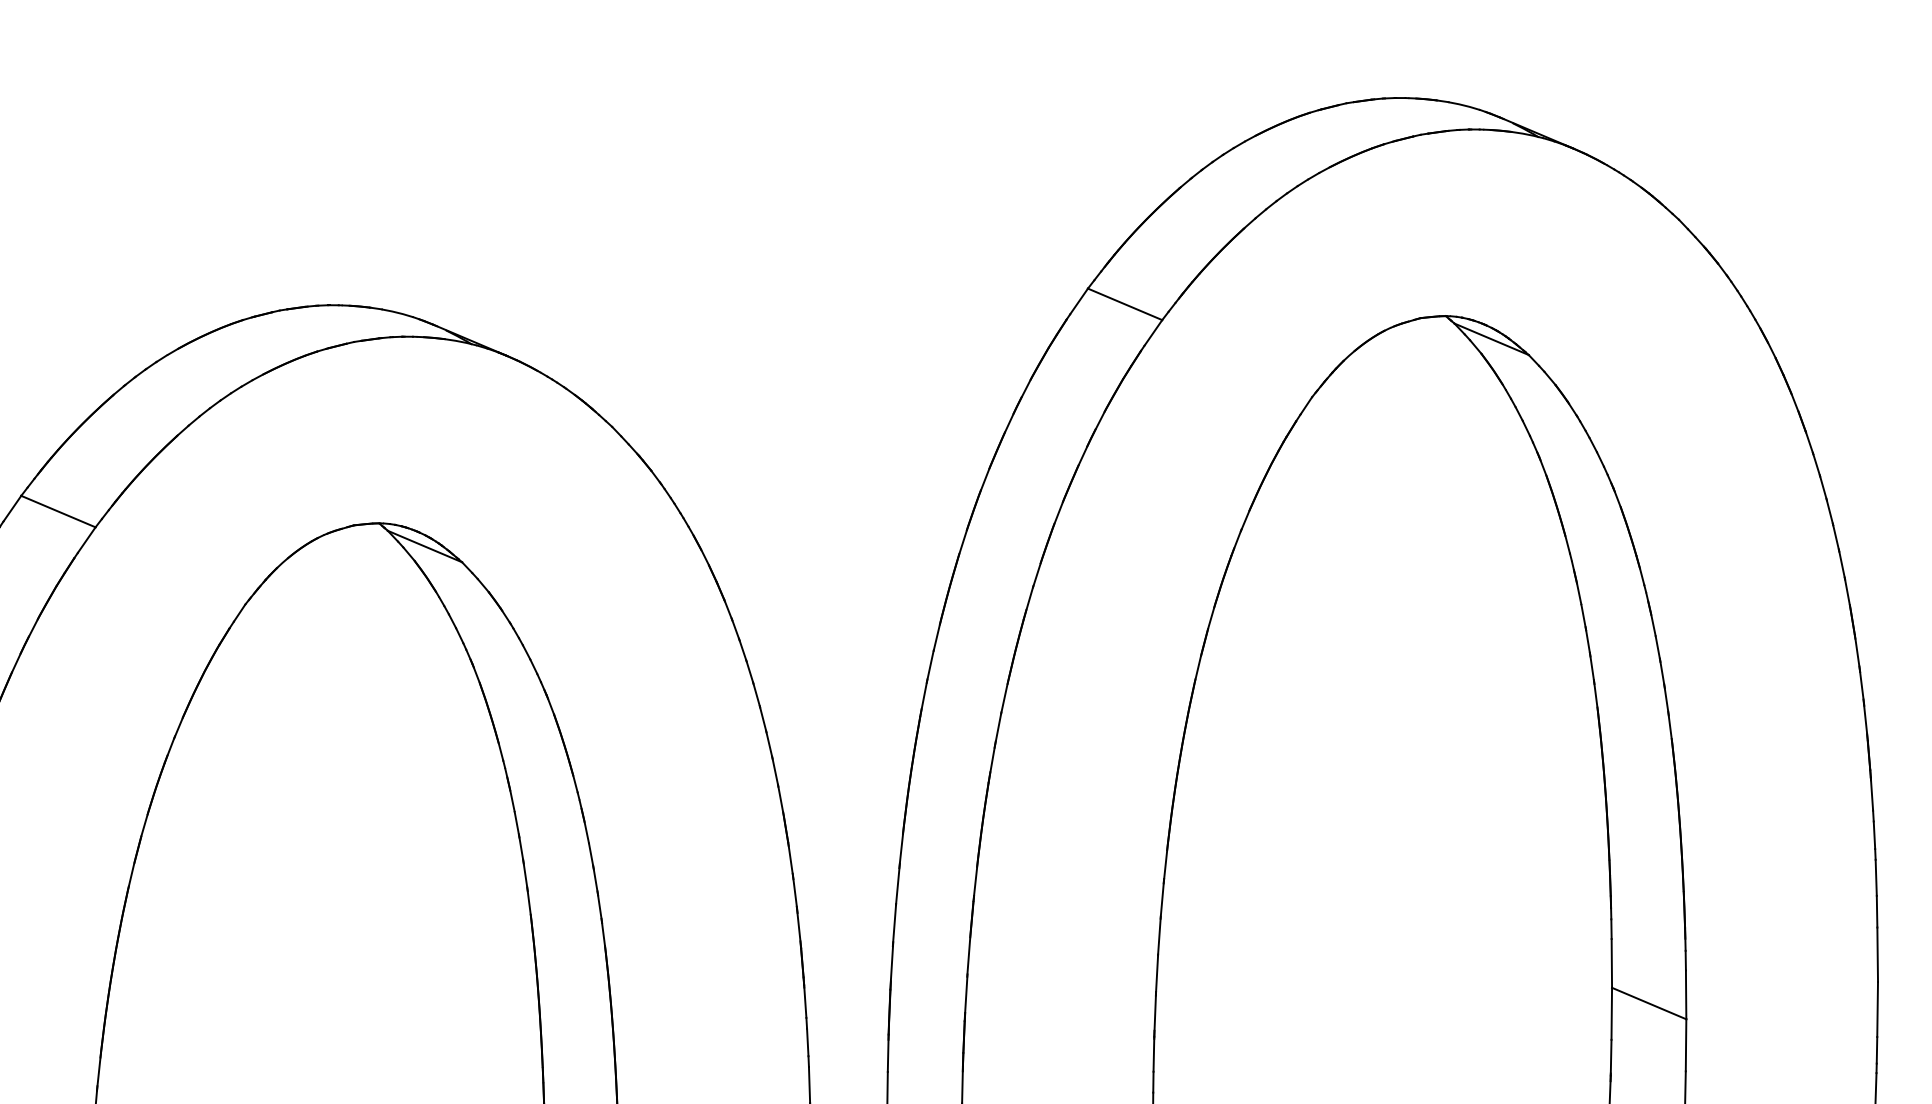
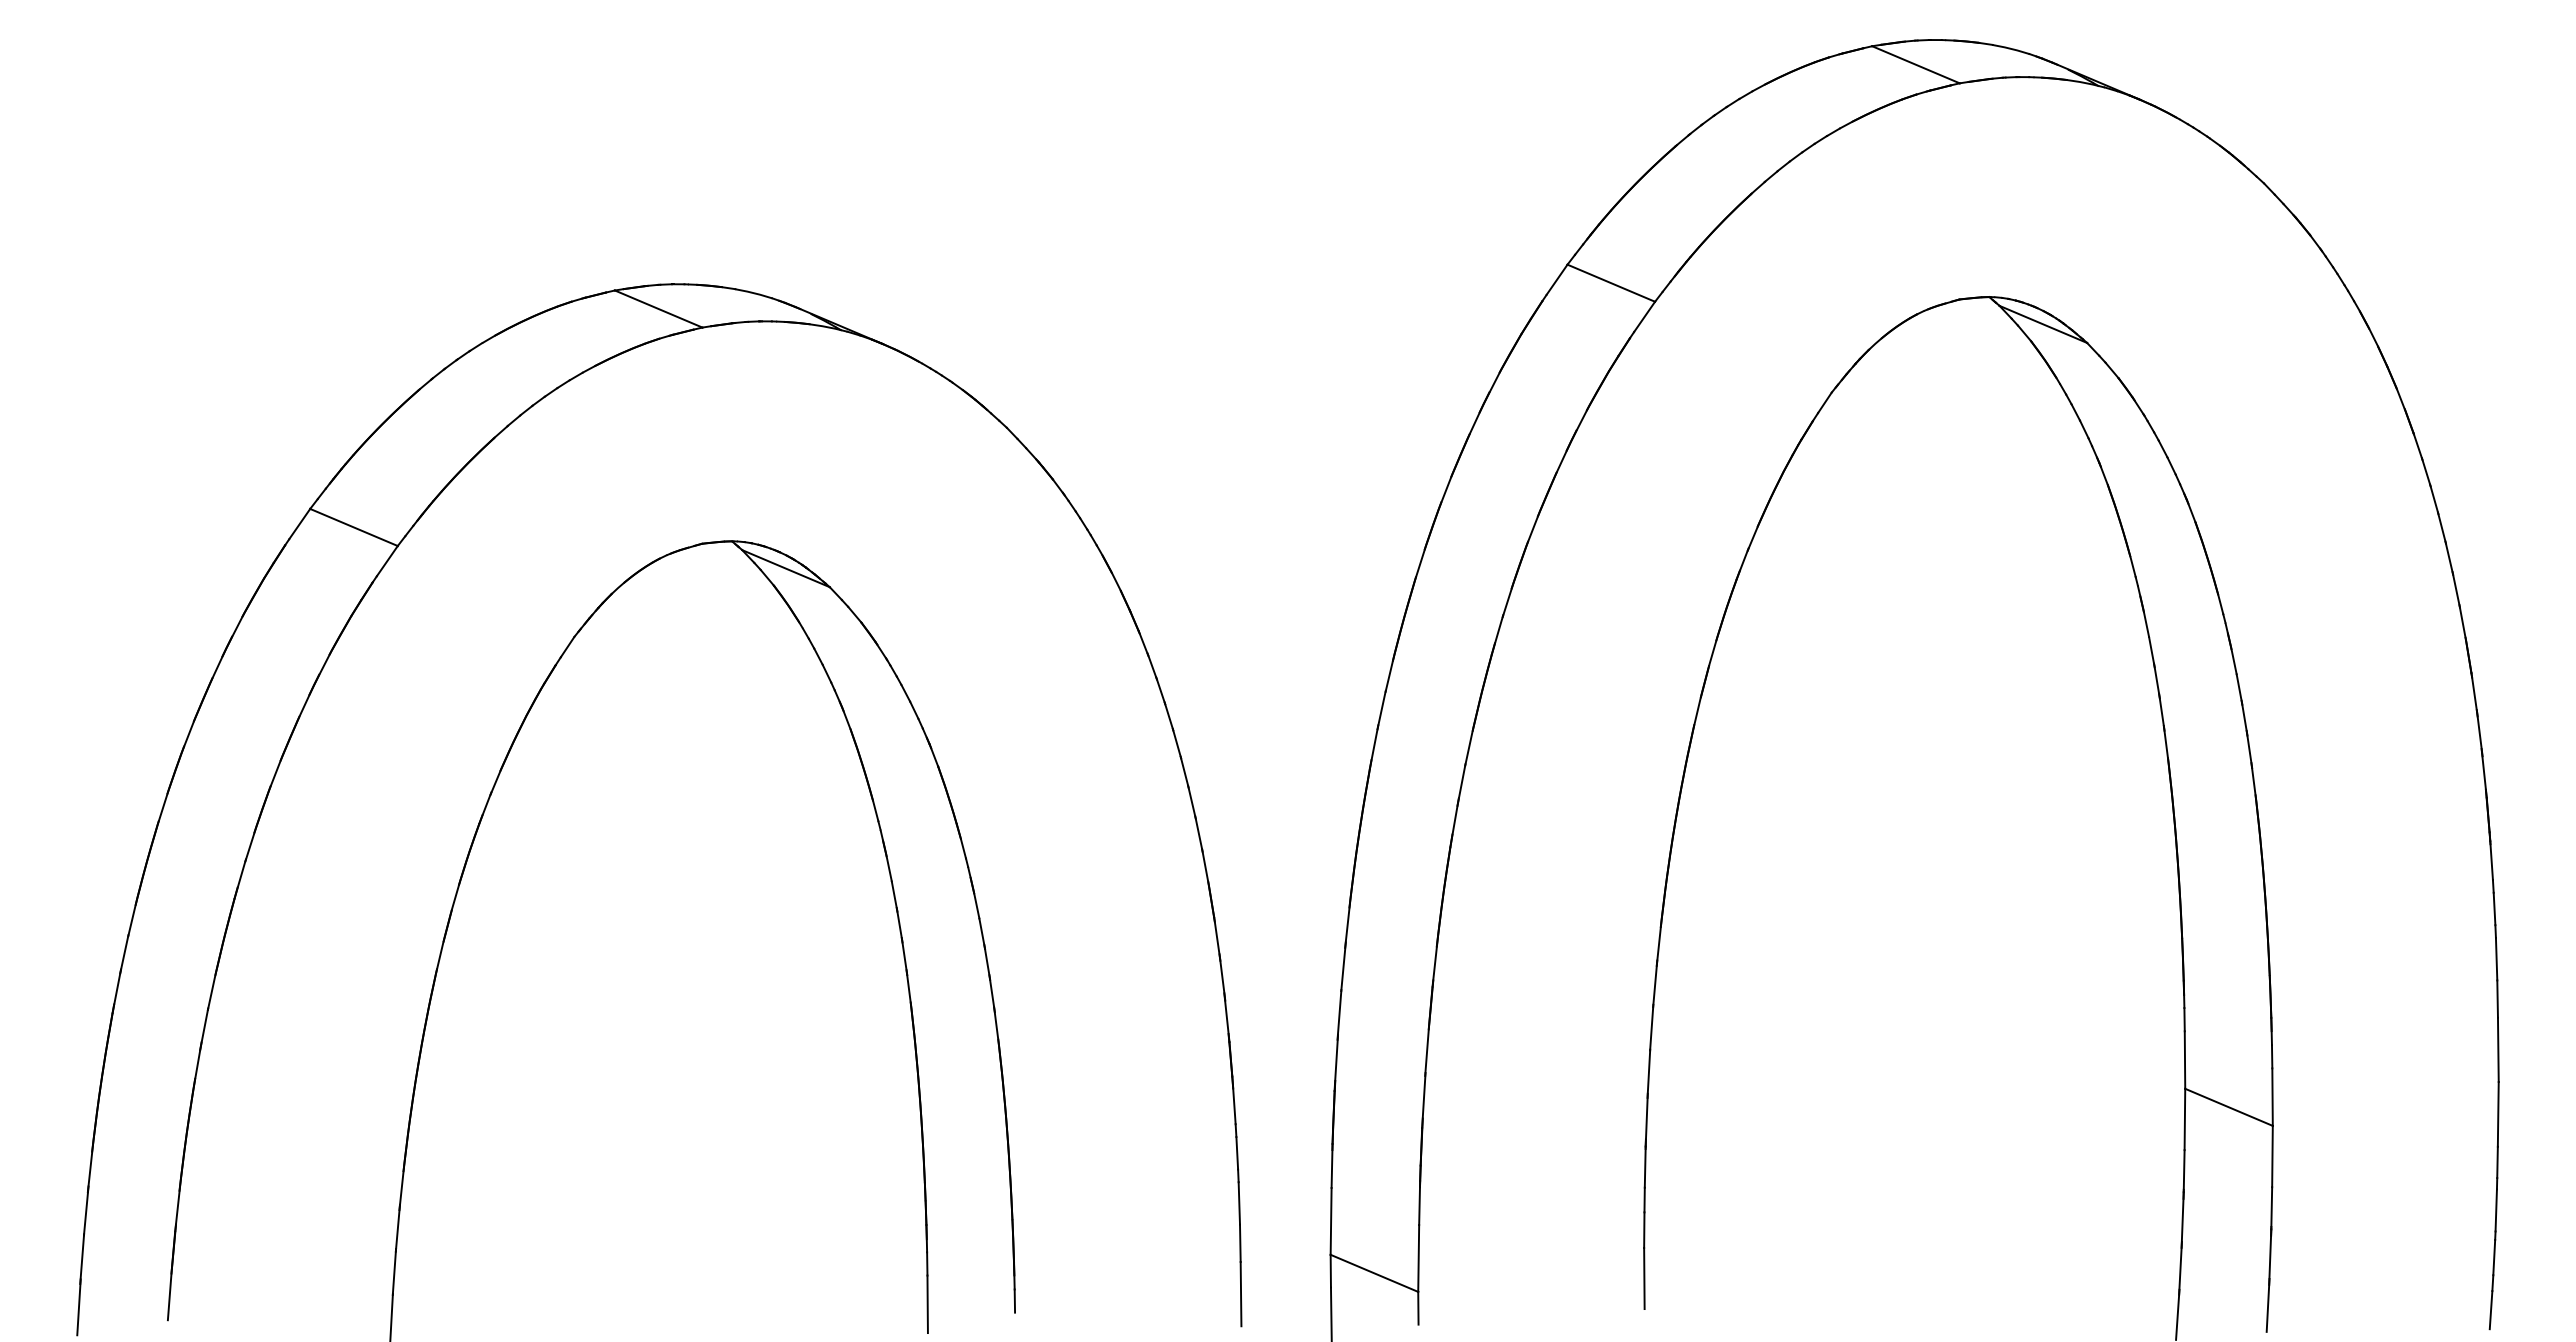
line: (1383, 118) -> (1915, 64), added
line: (316, 325) -> (658, 308), added

